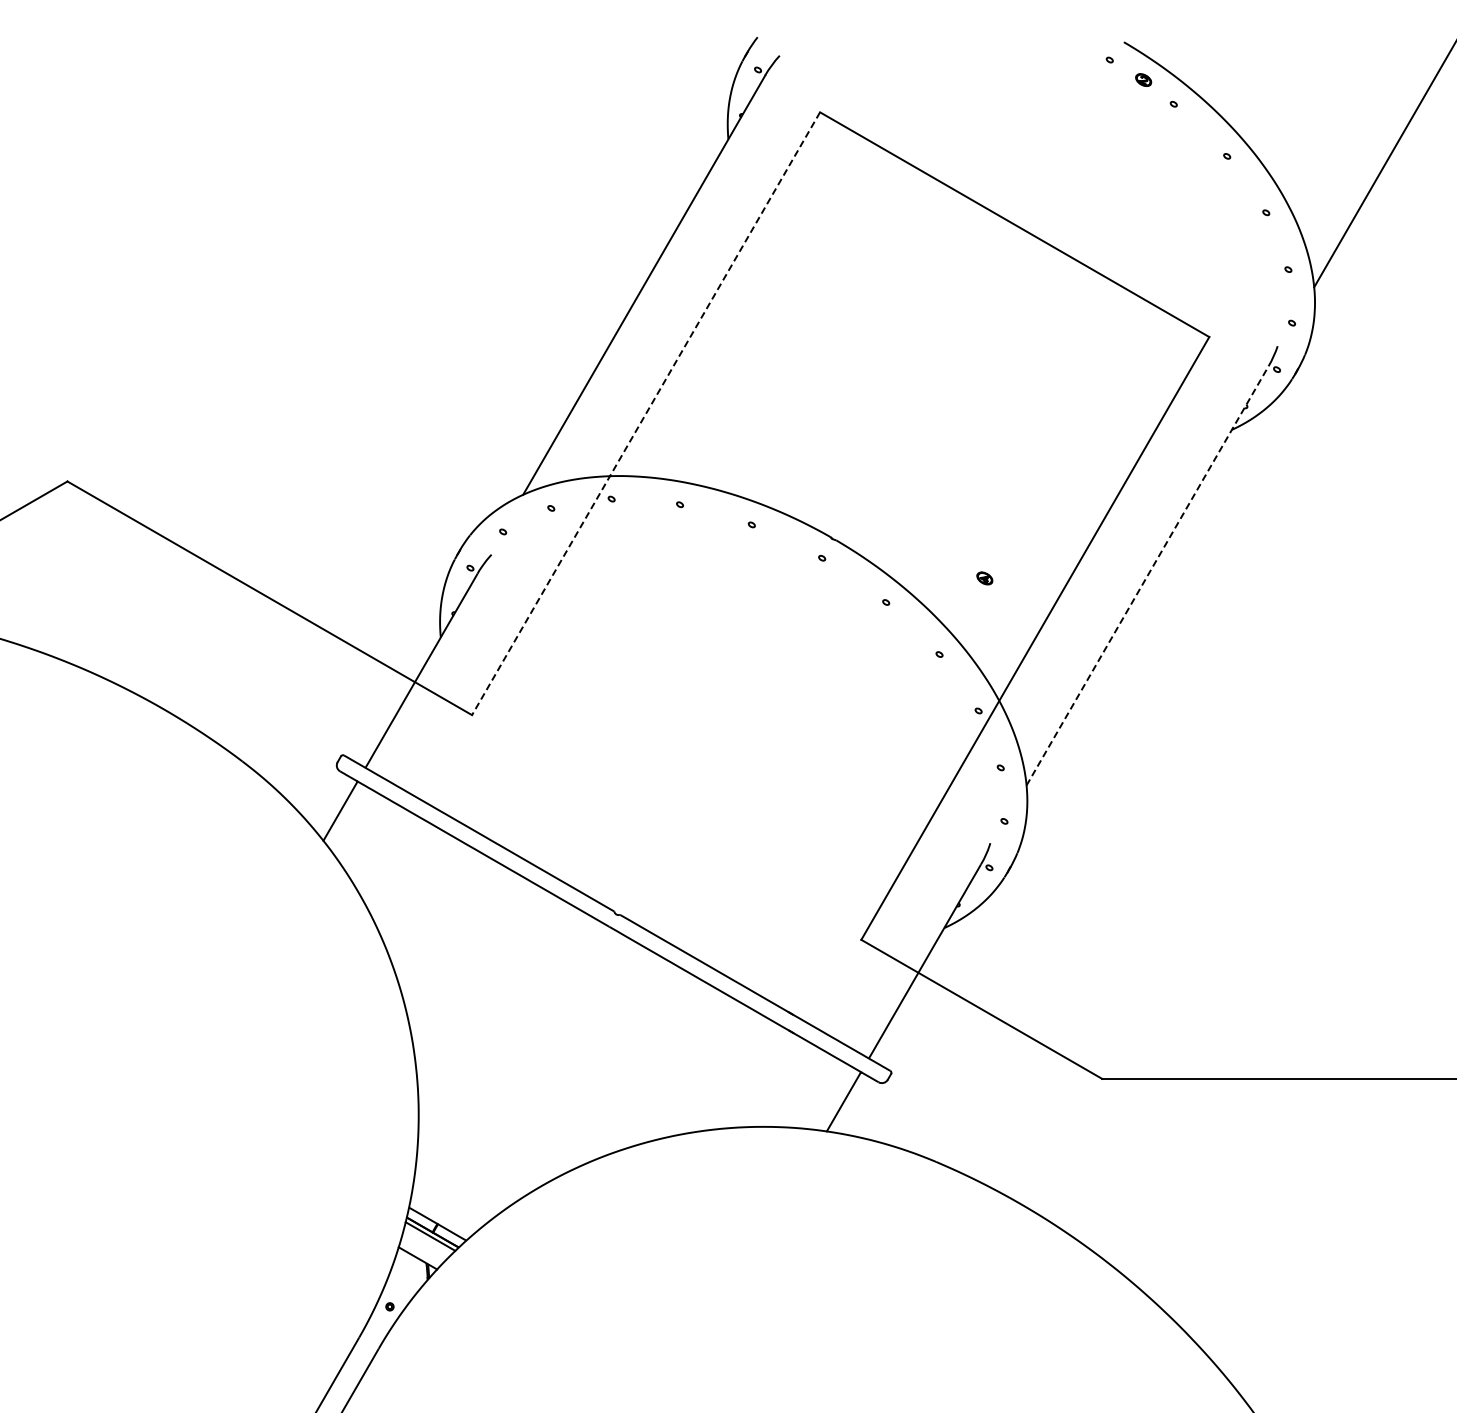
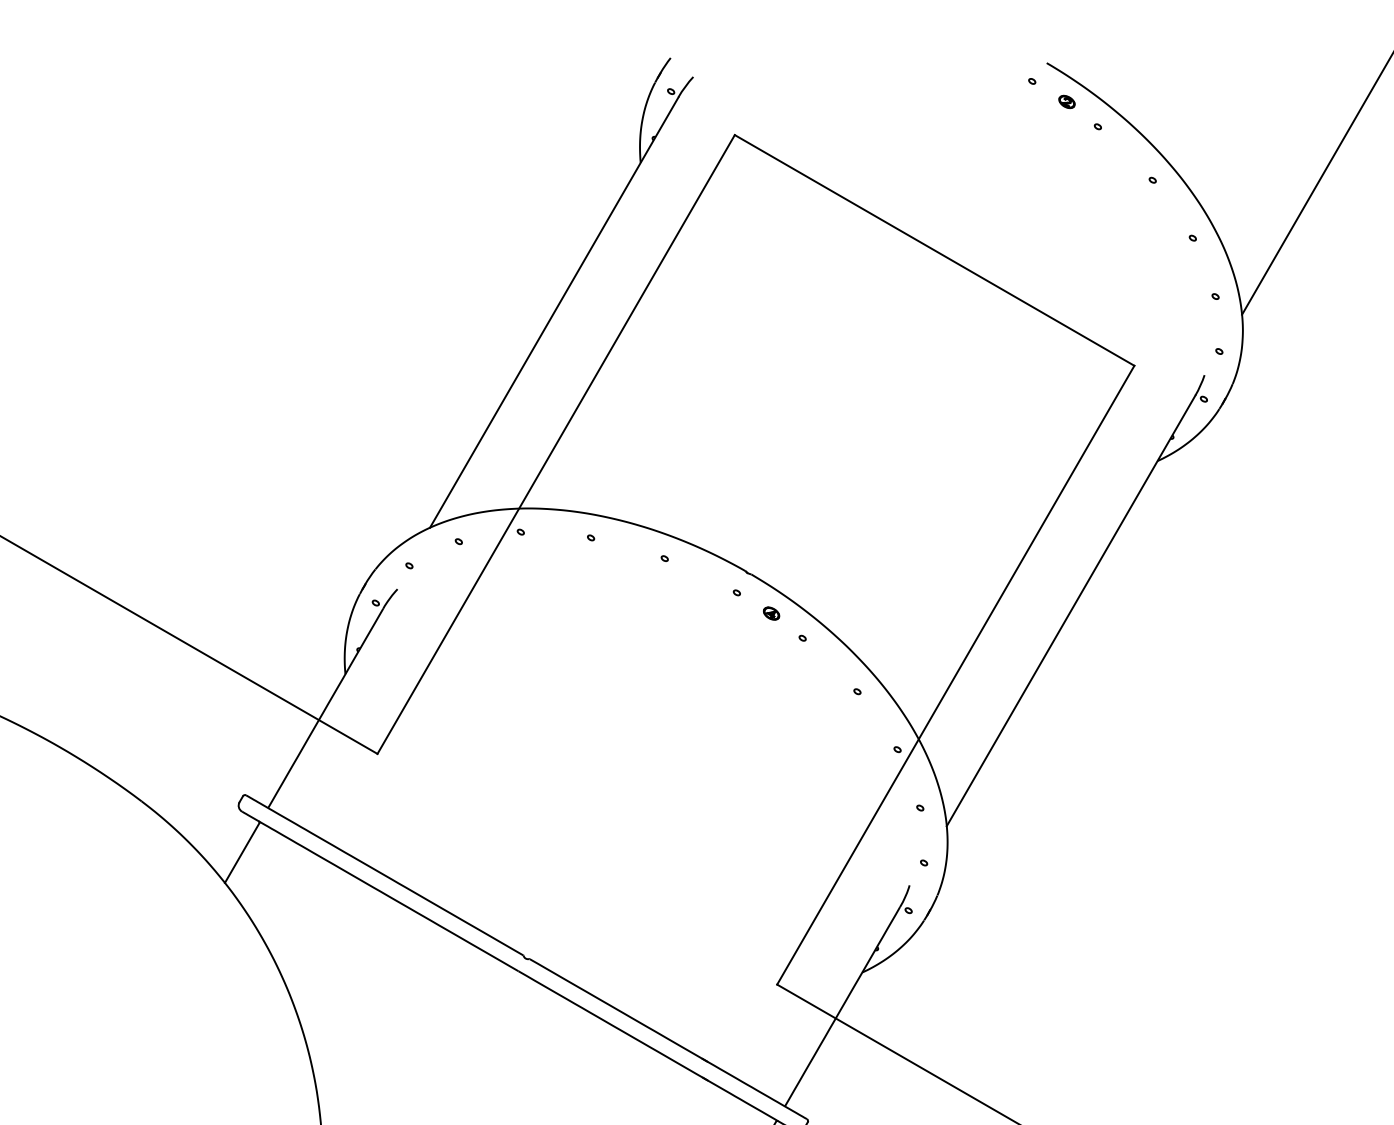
line: (645, 414) -> (555, 445), dashed -> solid
line: (1147, 575) -> (1070, 610), dashed -> solid
part: (984, 578) -> (771, 613), moved

